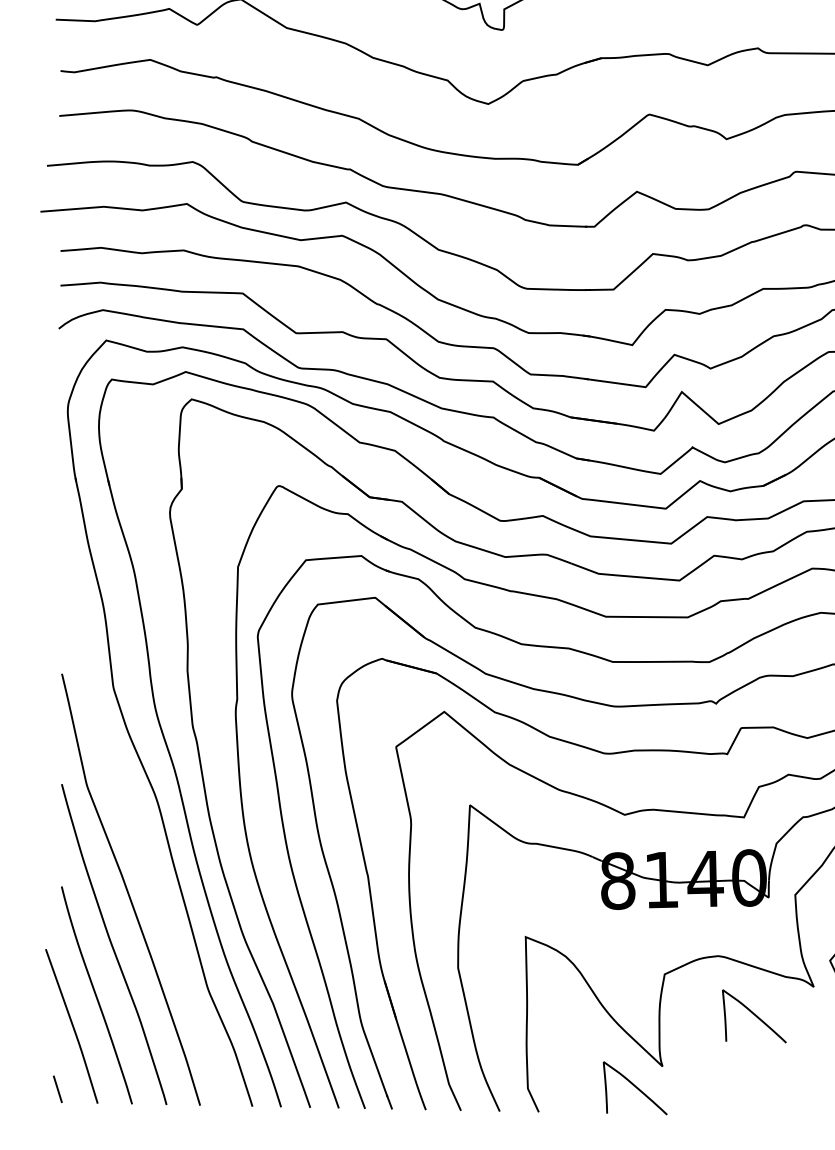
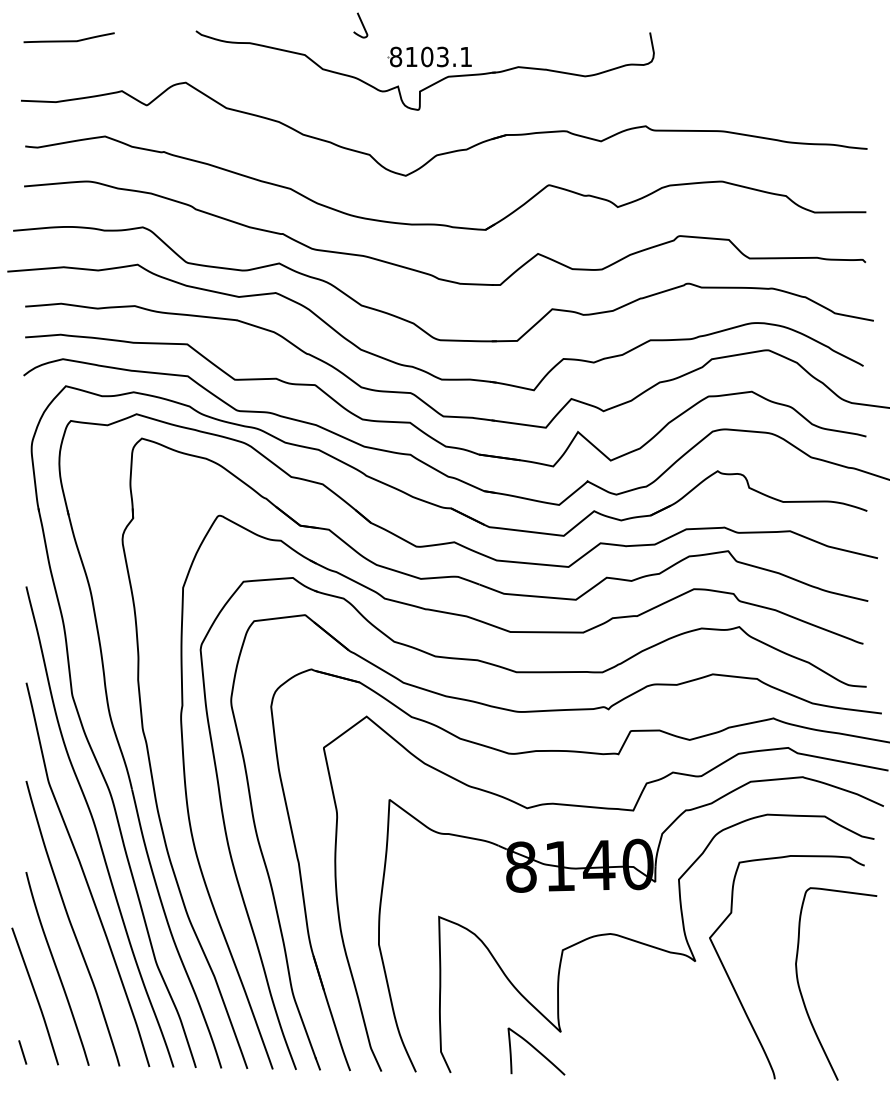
curve: (140, 835) -> (96, 826), added
curve: (754, 1015) -> (642, 986), removed

